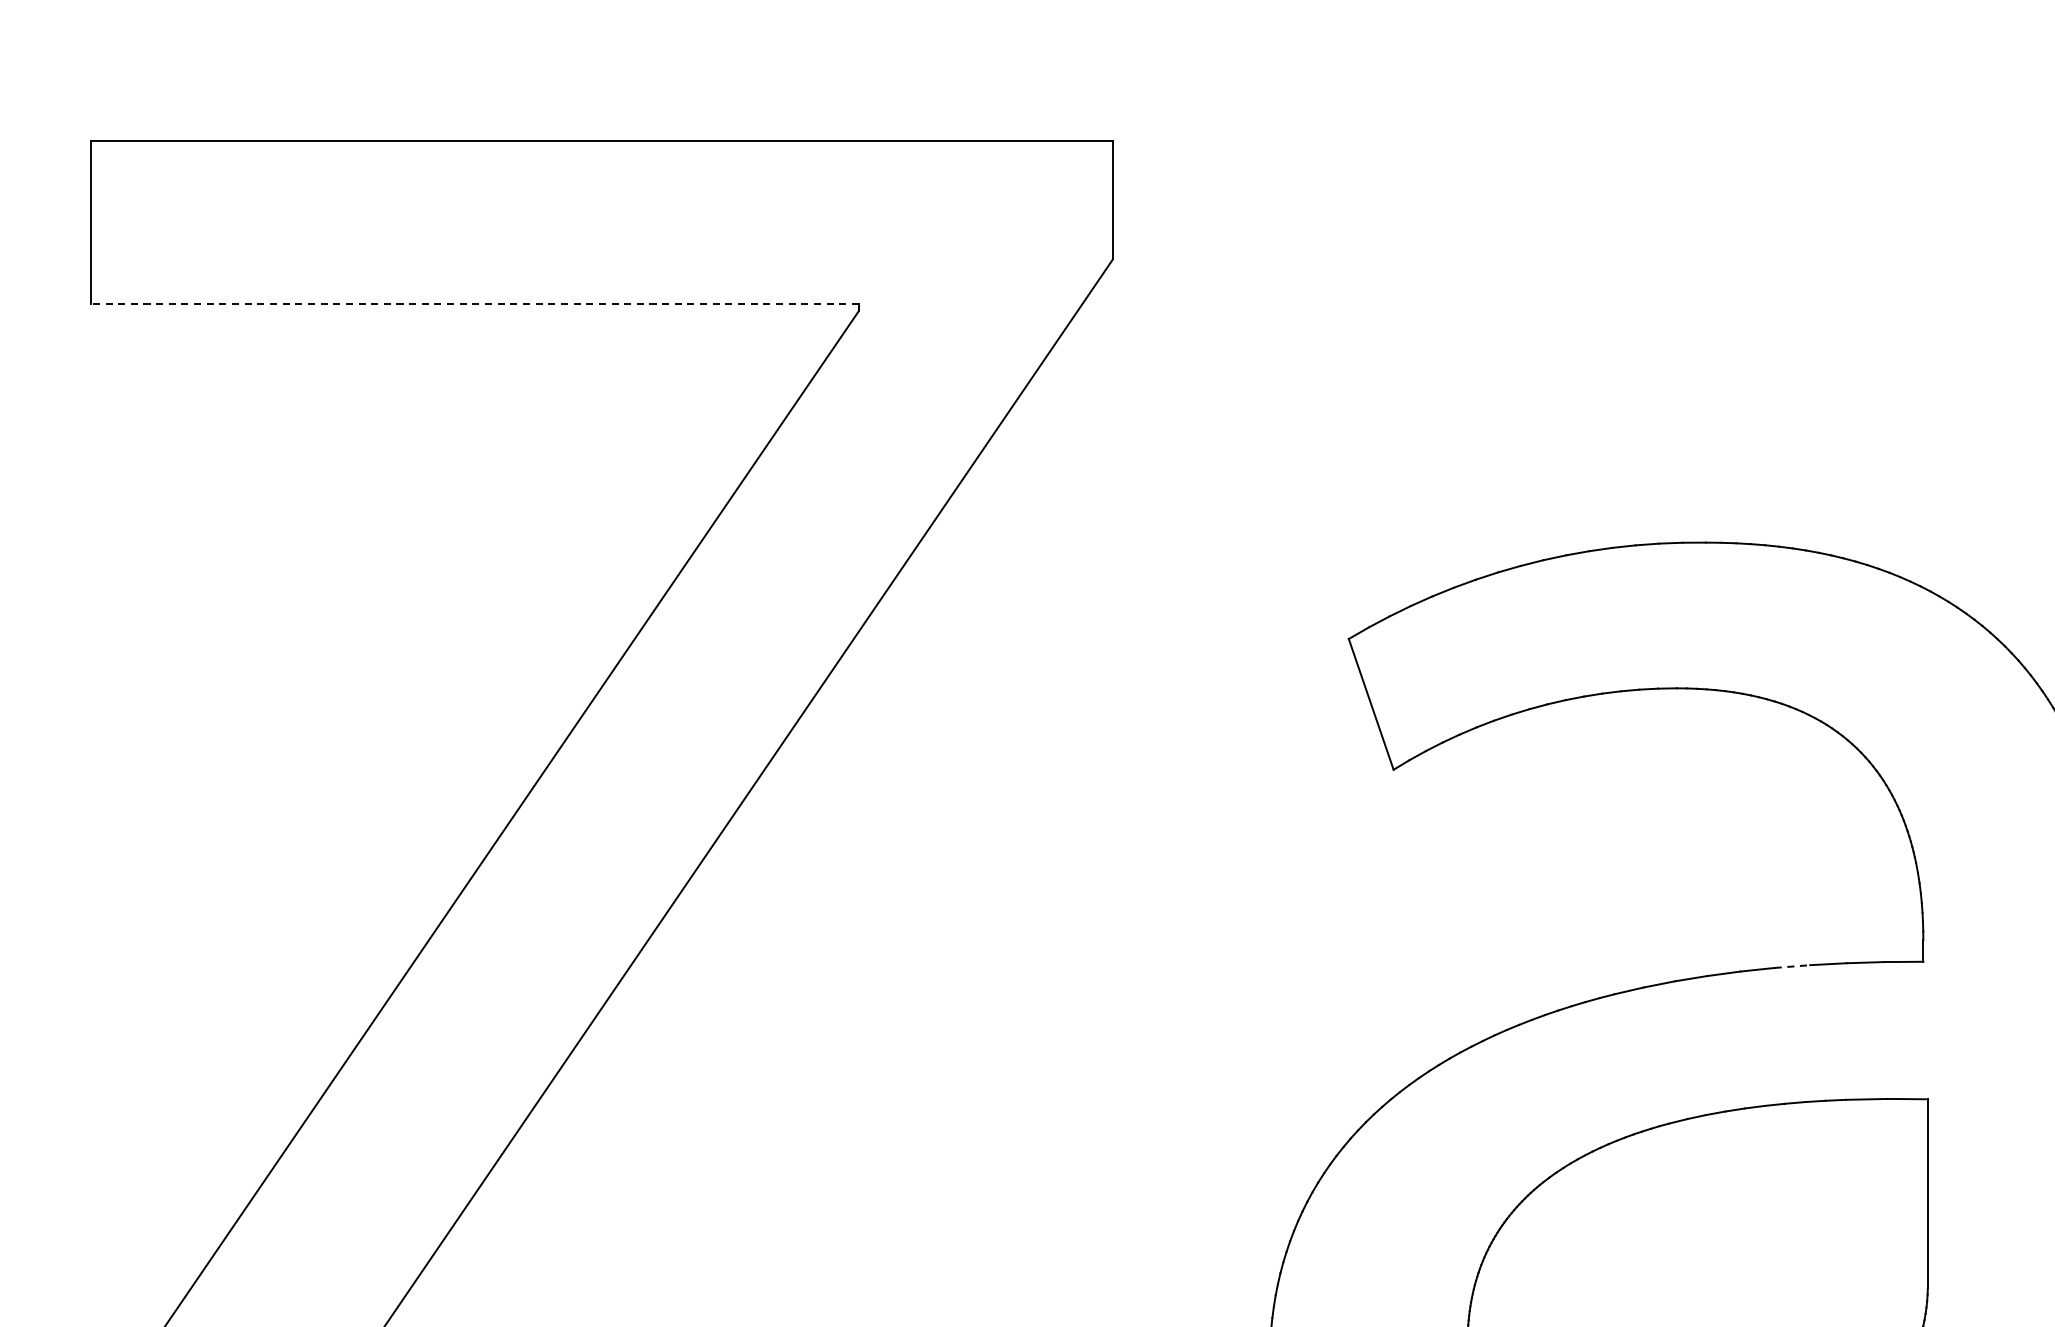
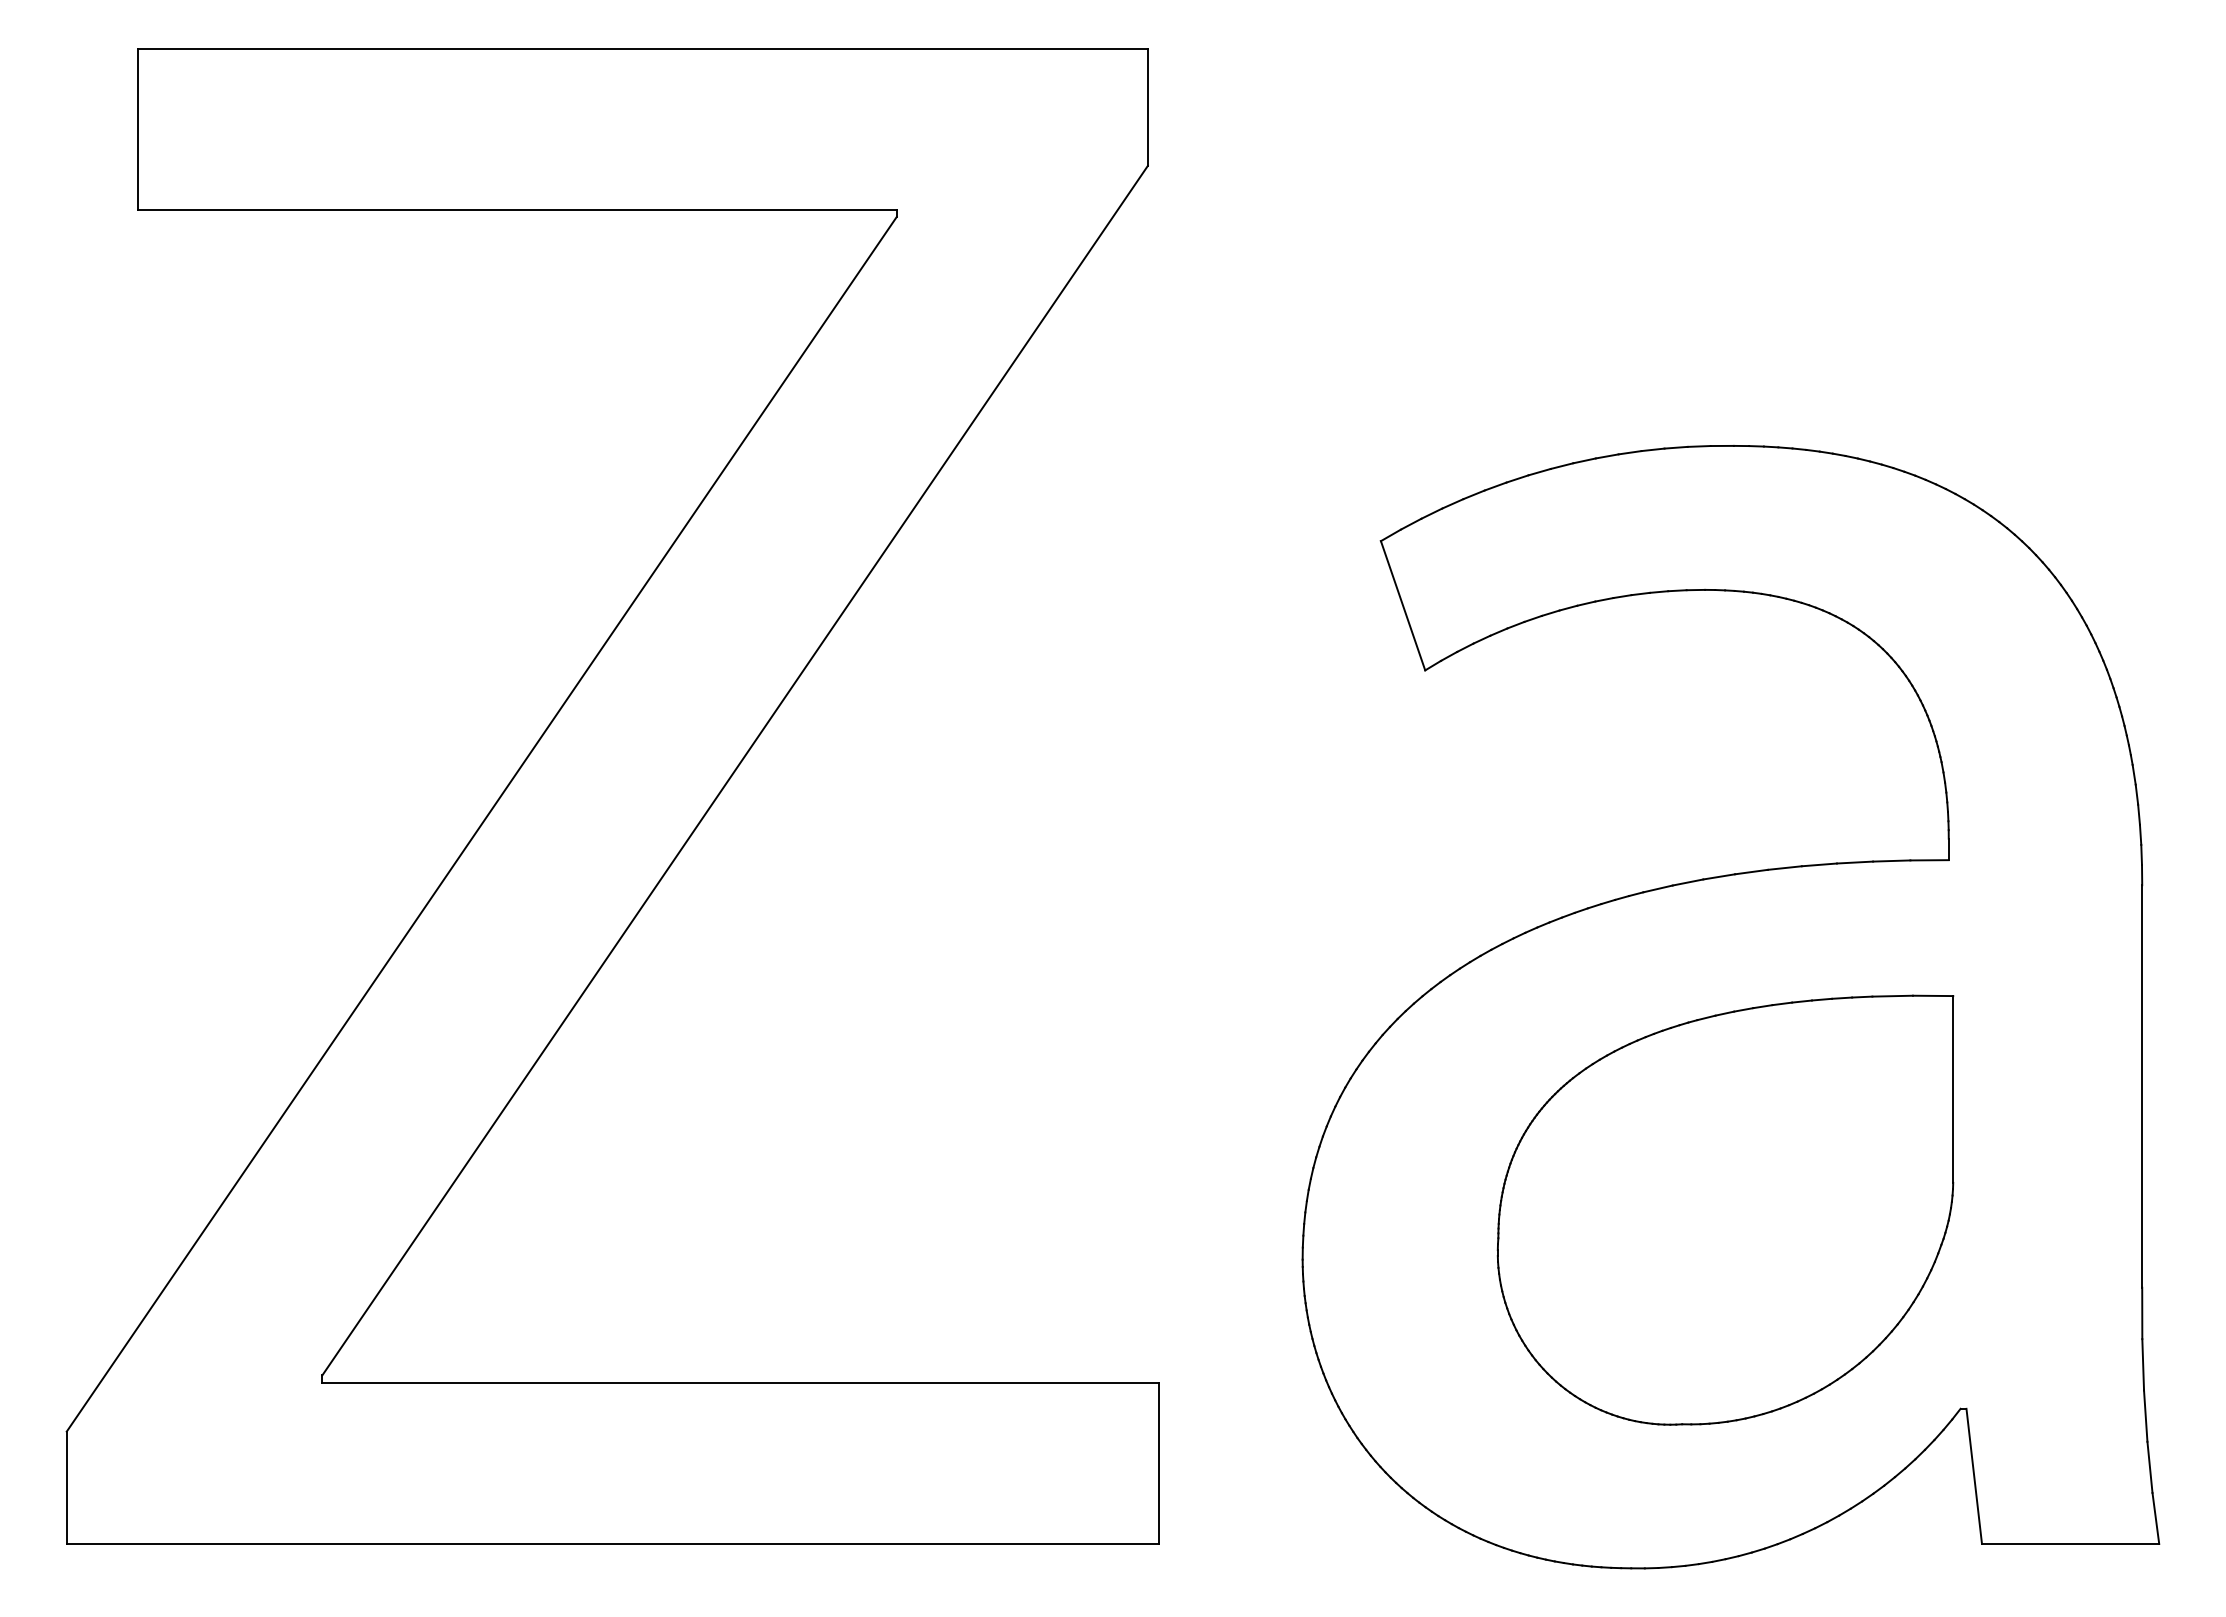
line: (475, 304) -> (517, 210), dashed -> solid
line: (1792, 966) -> (1819, 864), dashed -> solid

